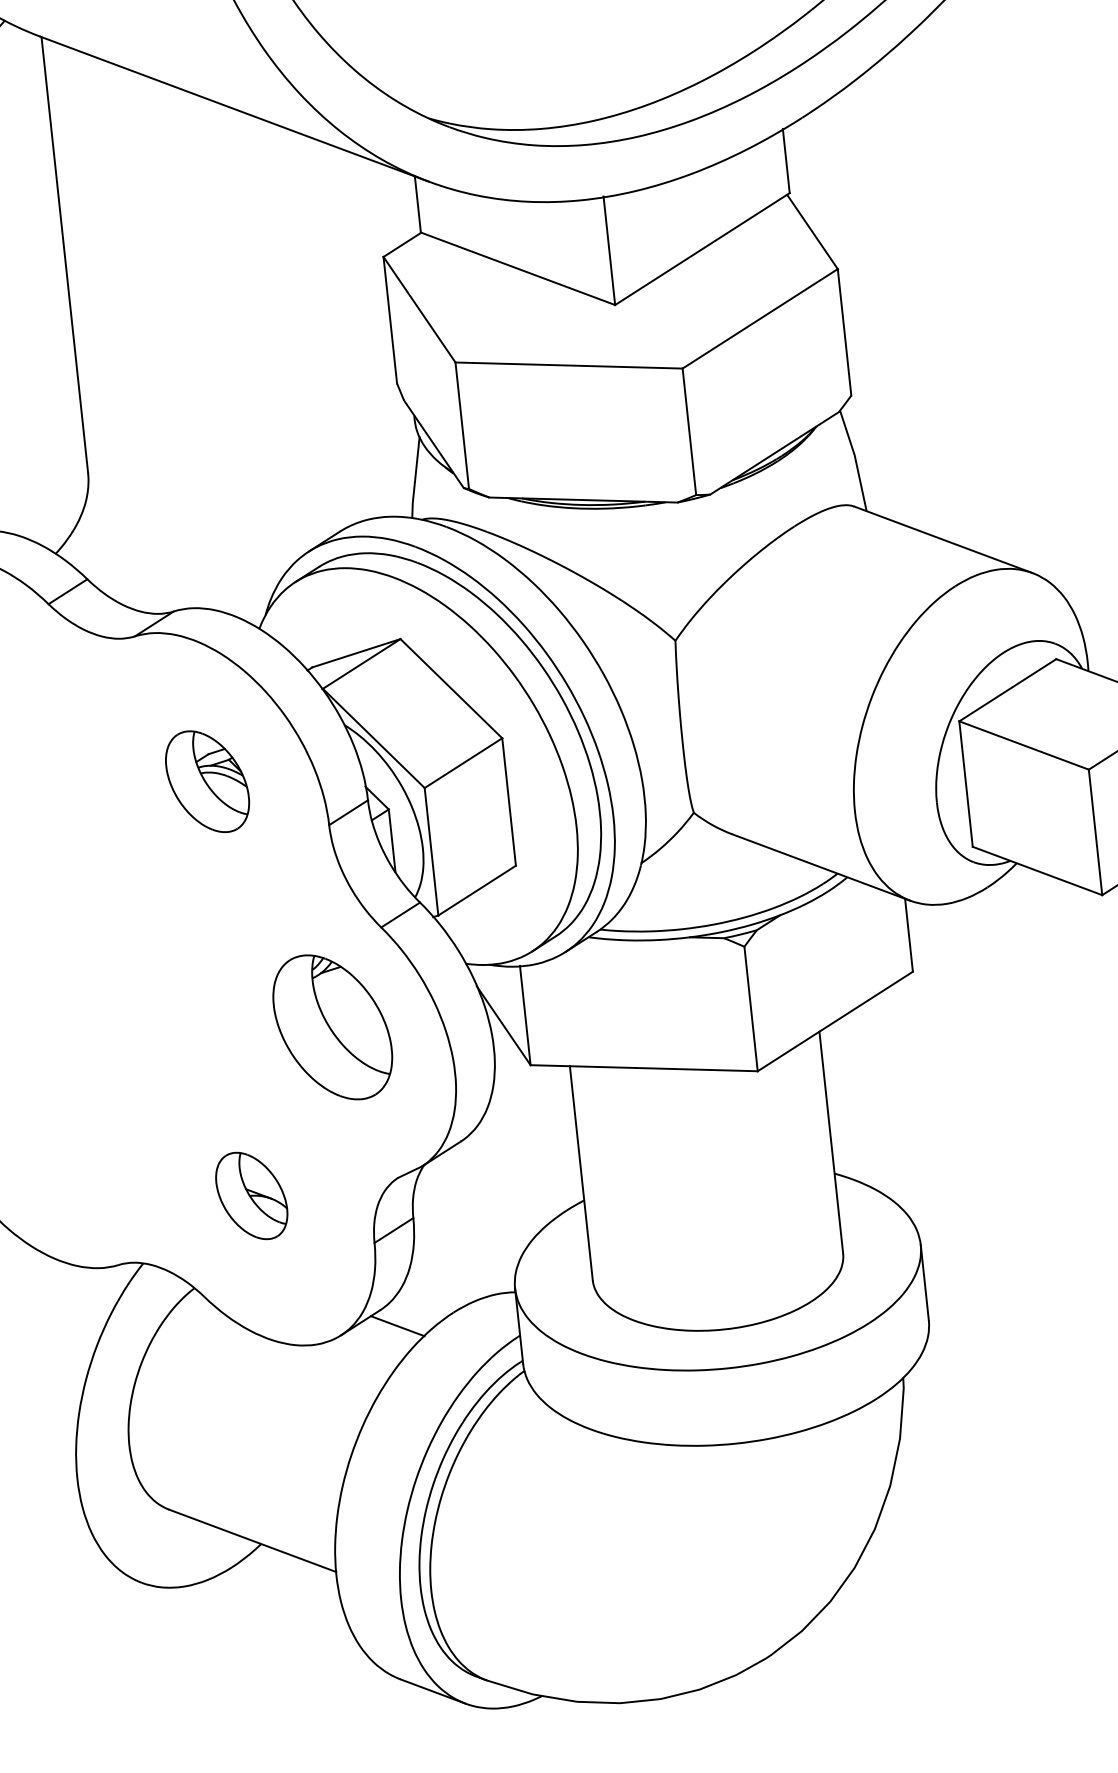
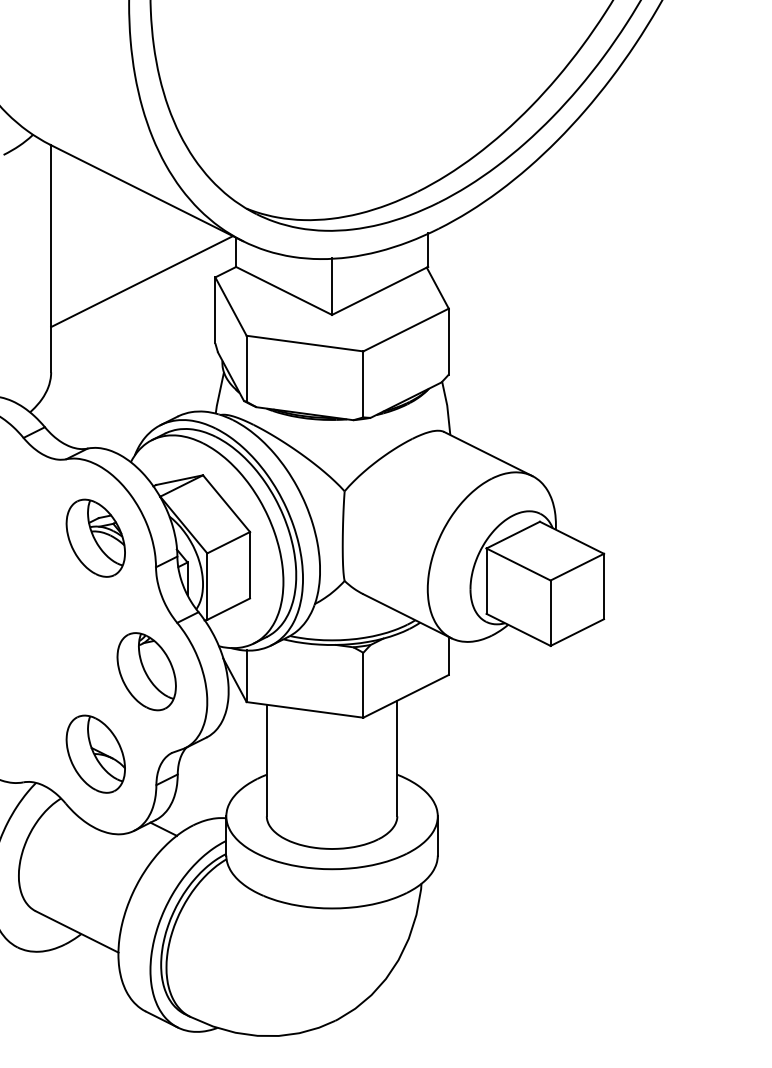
line: (242, 279) -> (141, 281), added
part: (206, 780) -> (95, 537), size x1.43
part: (251, 1194) -> (95, 753), size x1.67

